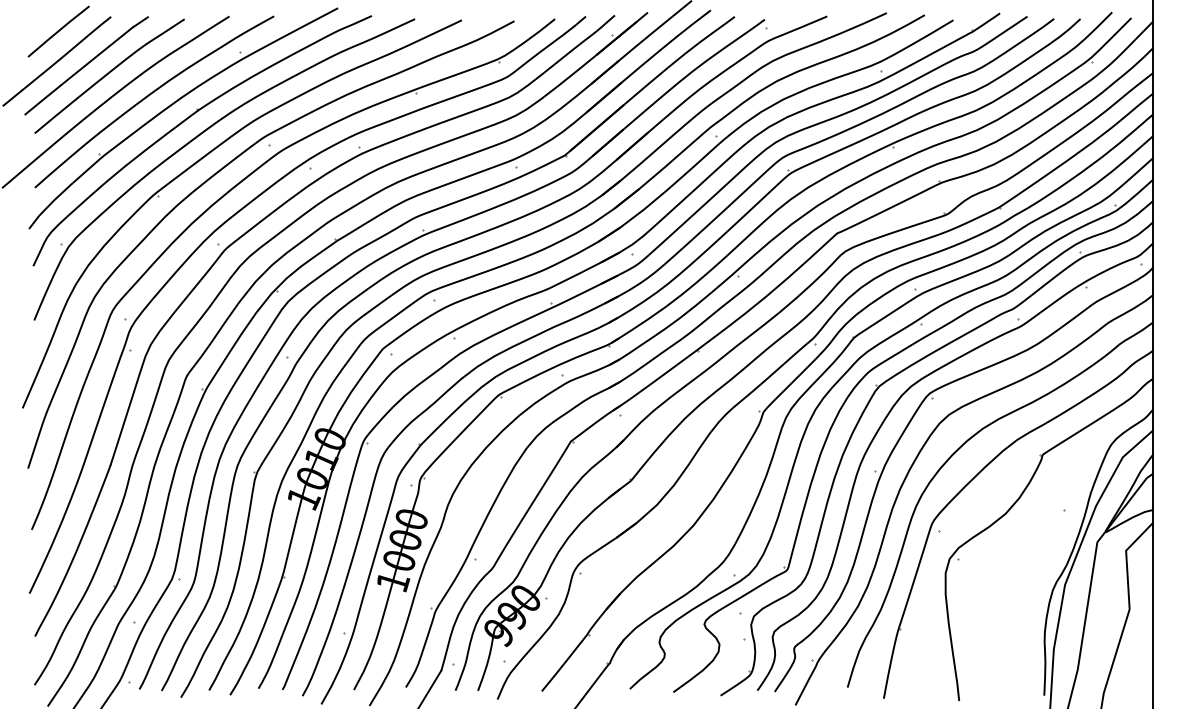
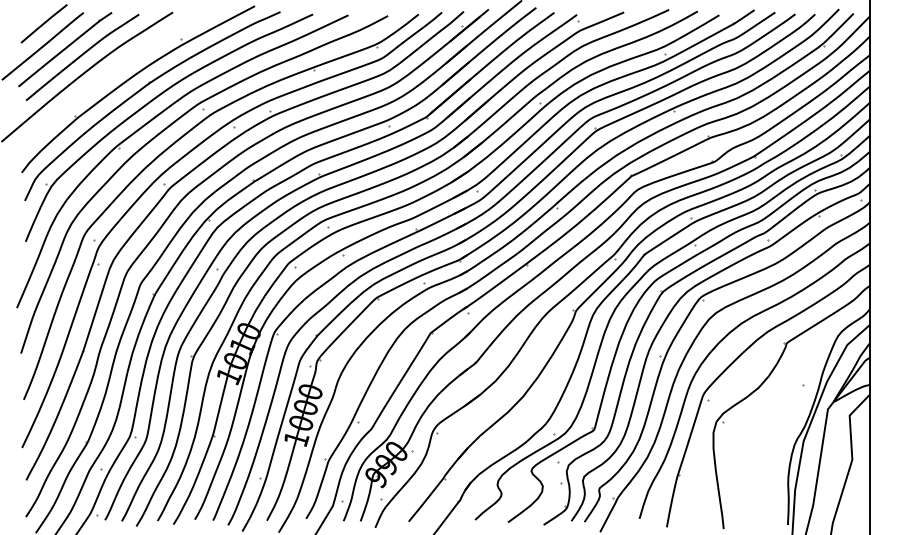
curve: (150, 96) -> (113, 72), removed

